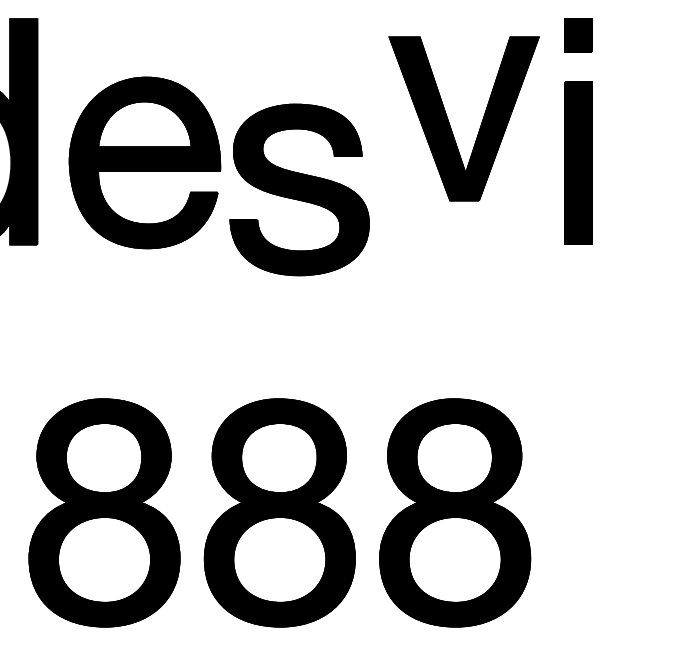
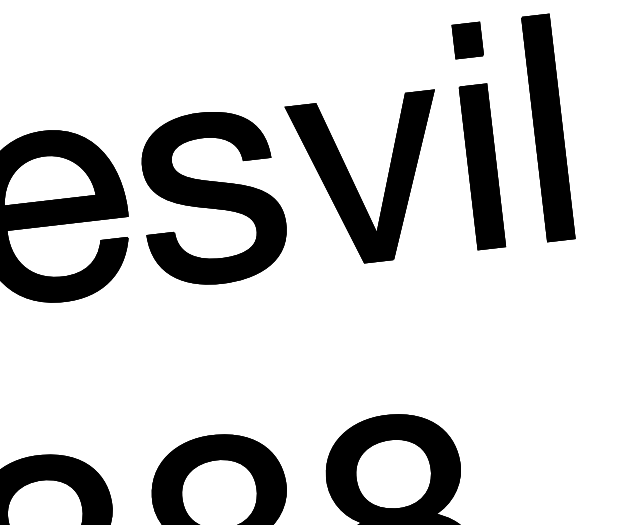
part: (450, 124) -> (356, 187), moved
part: (648, 131) -> (548, 127), added
part: (299, 189) -> (212, 197), moved

